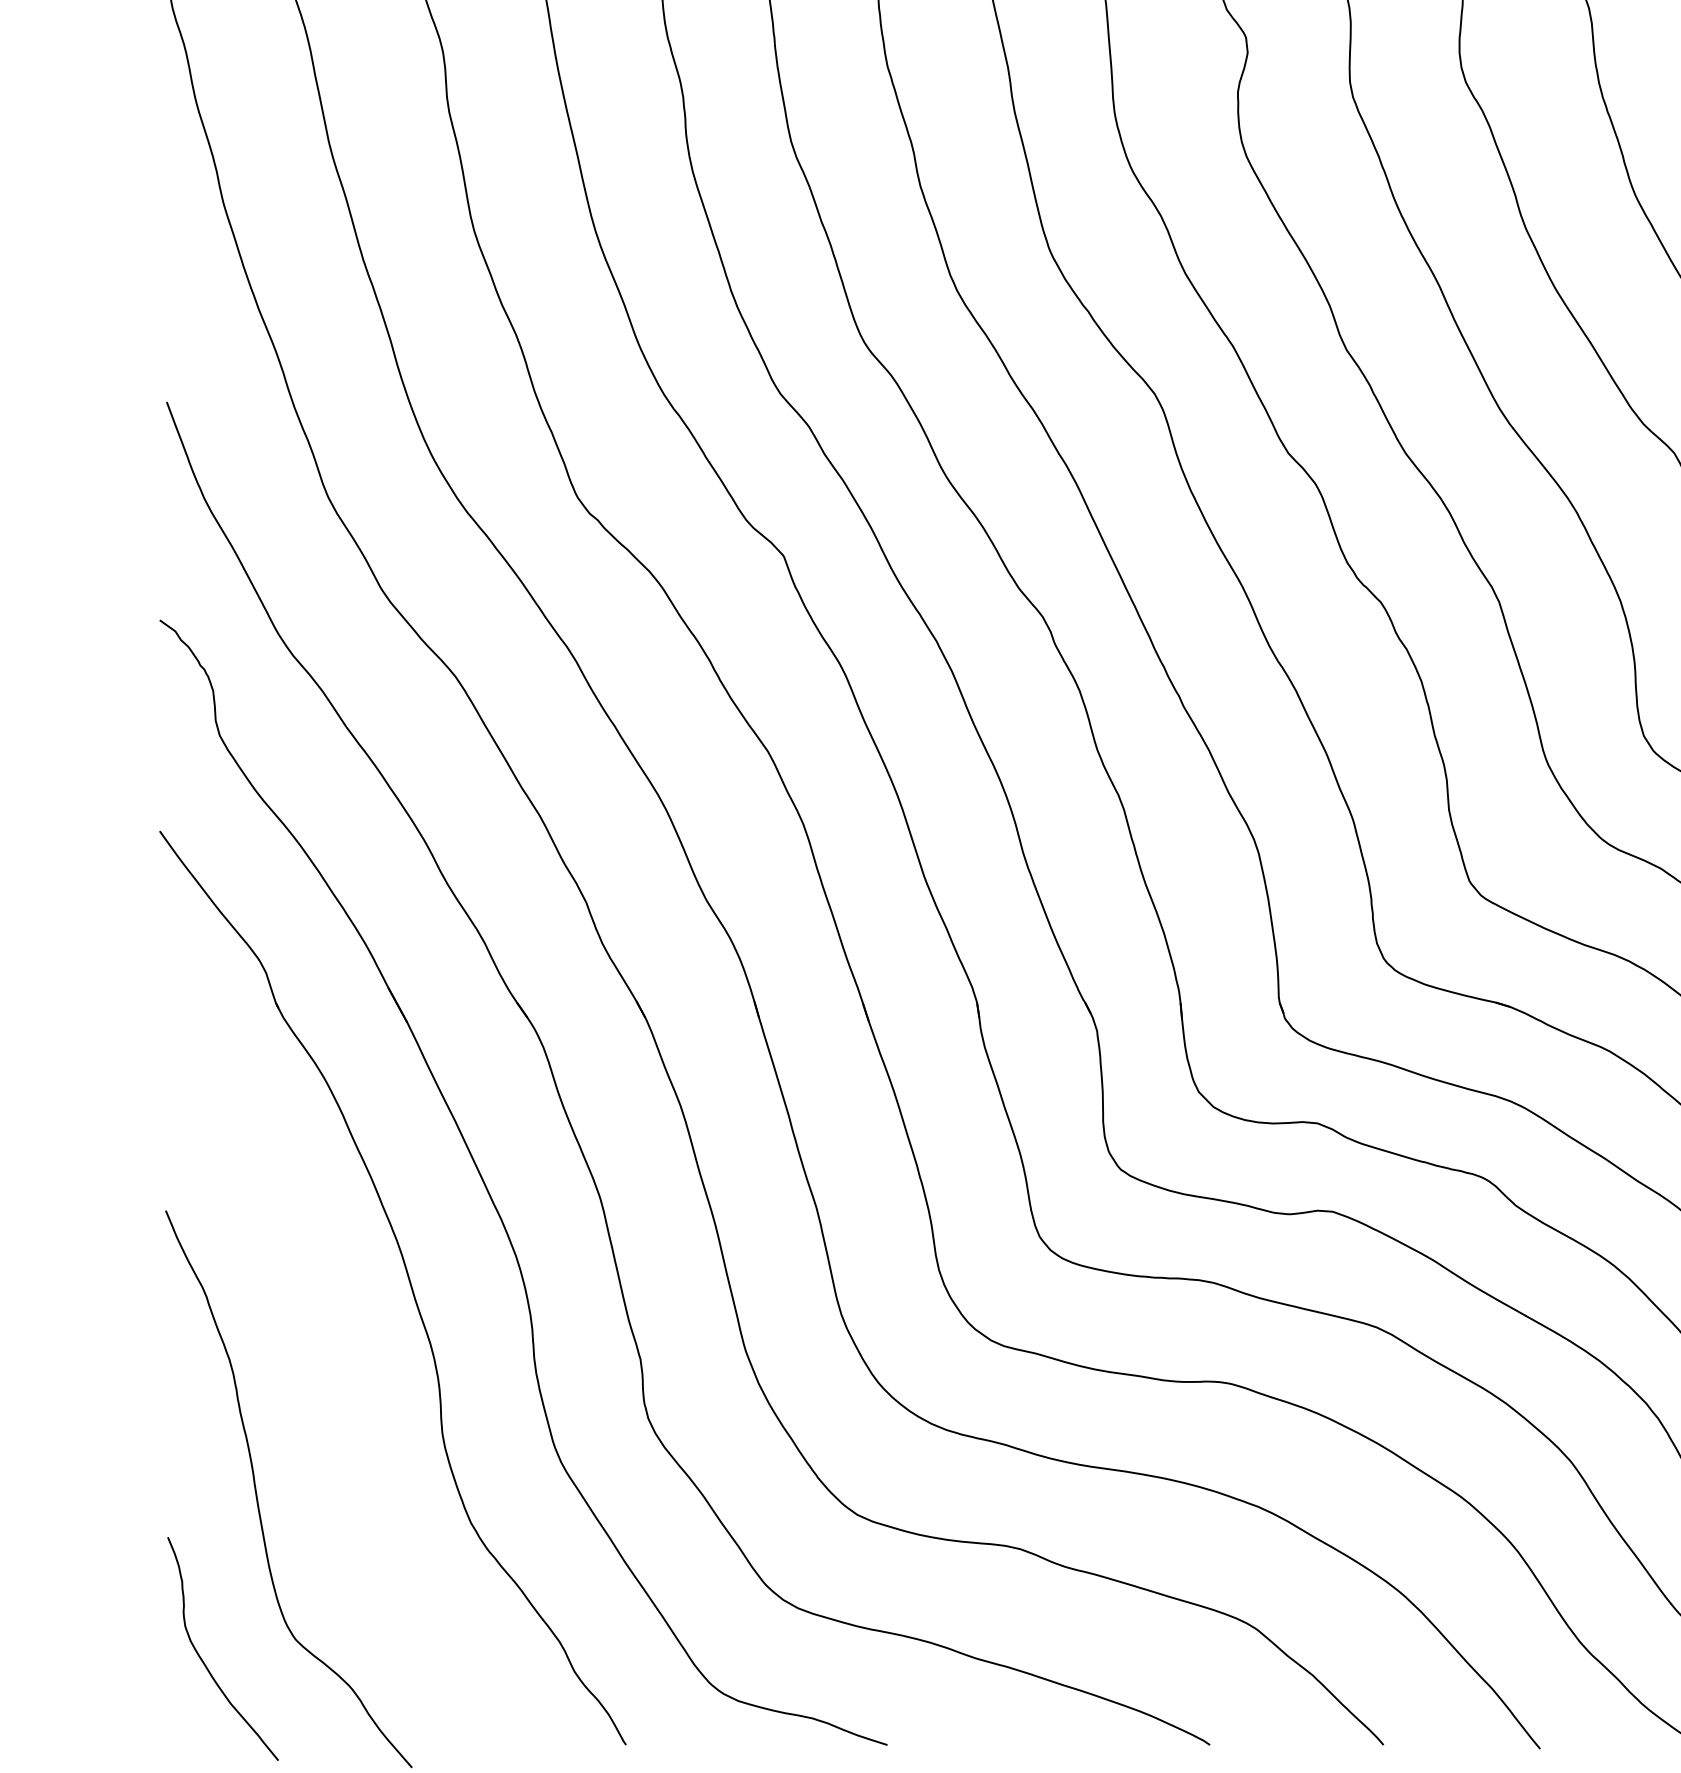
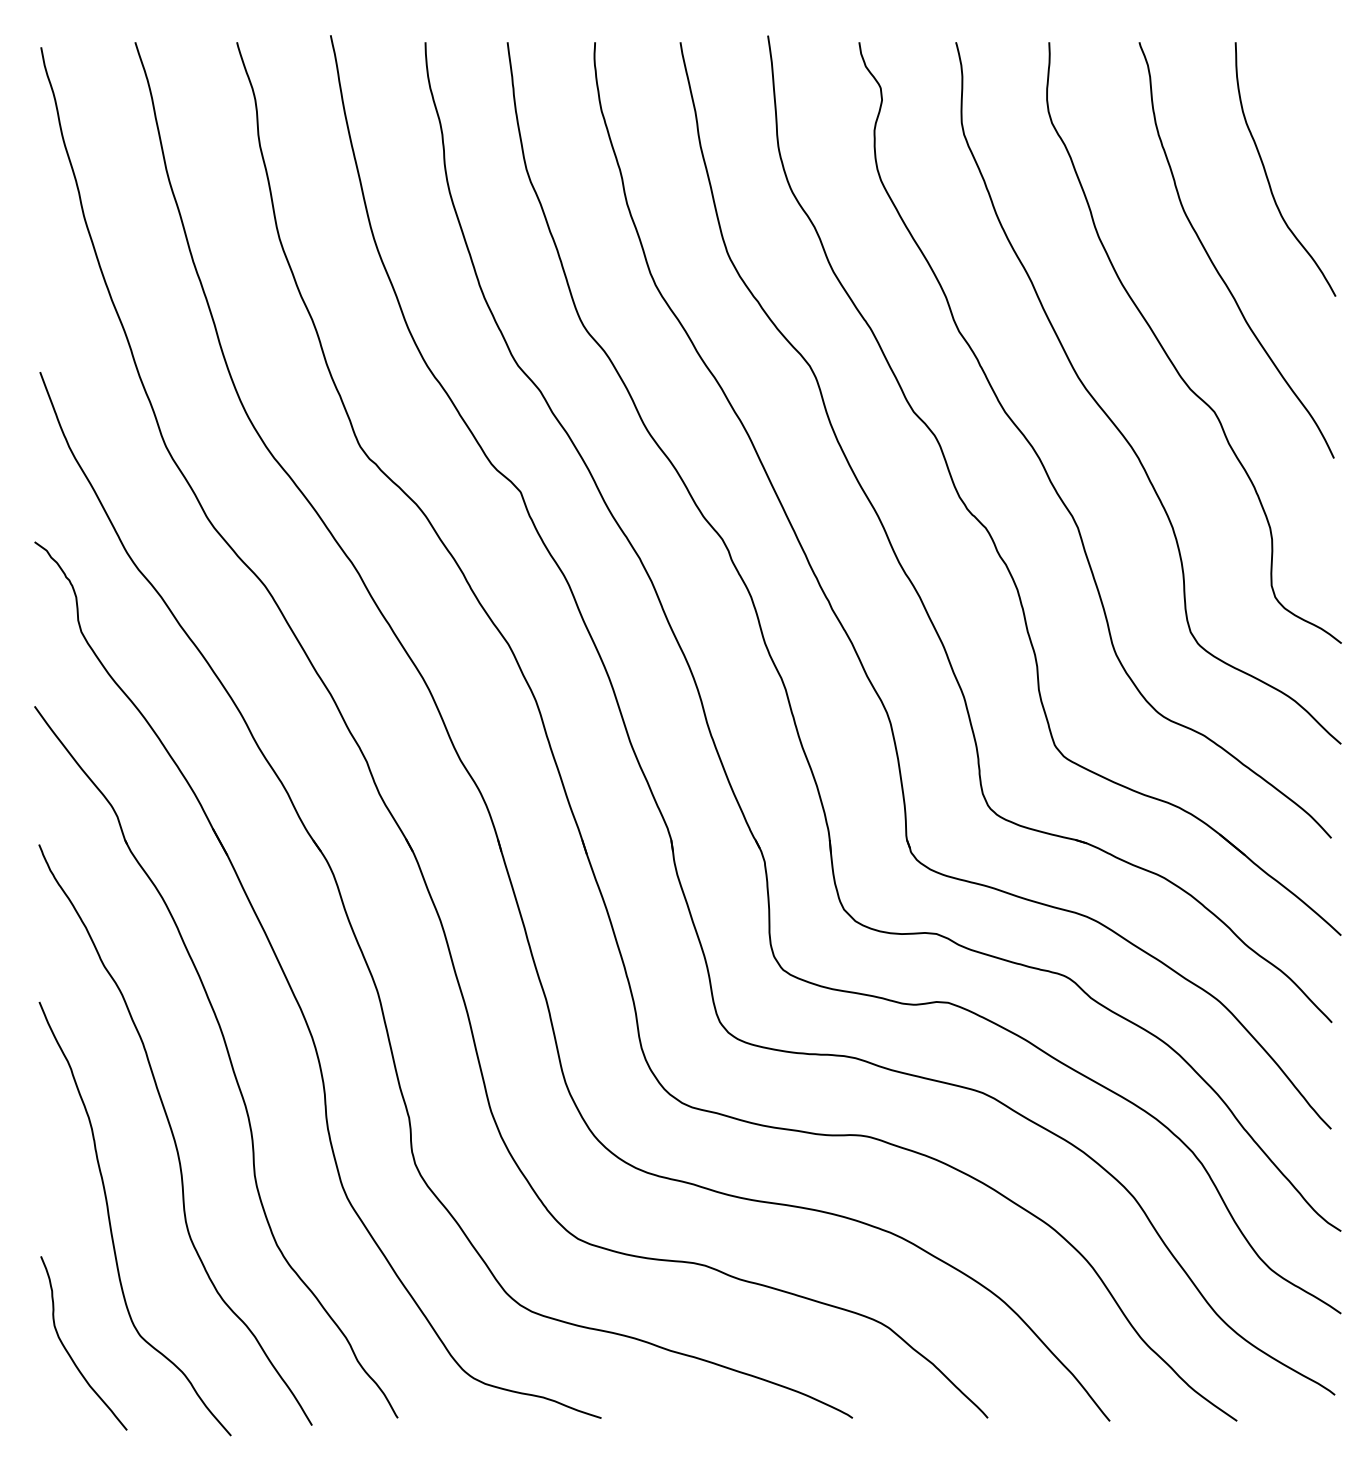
curve: (339, 1382) -> (174, 1135), added

